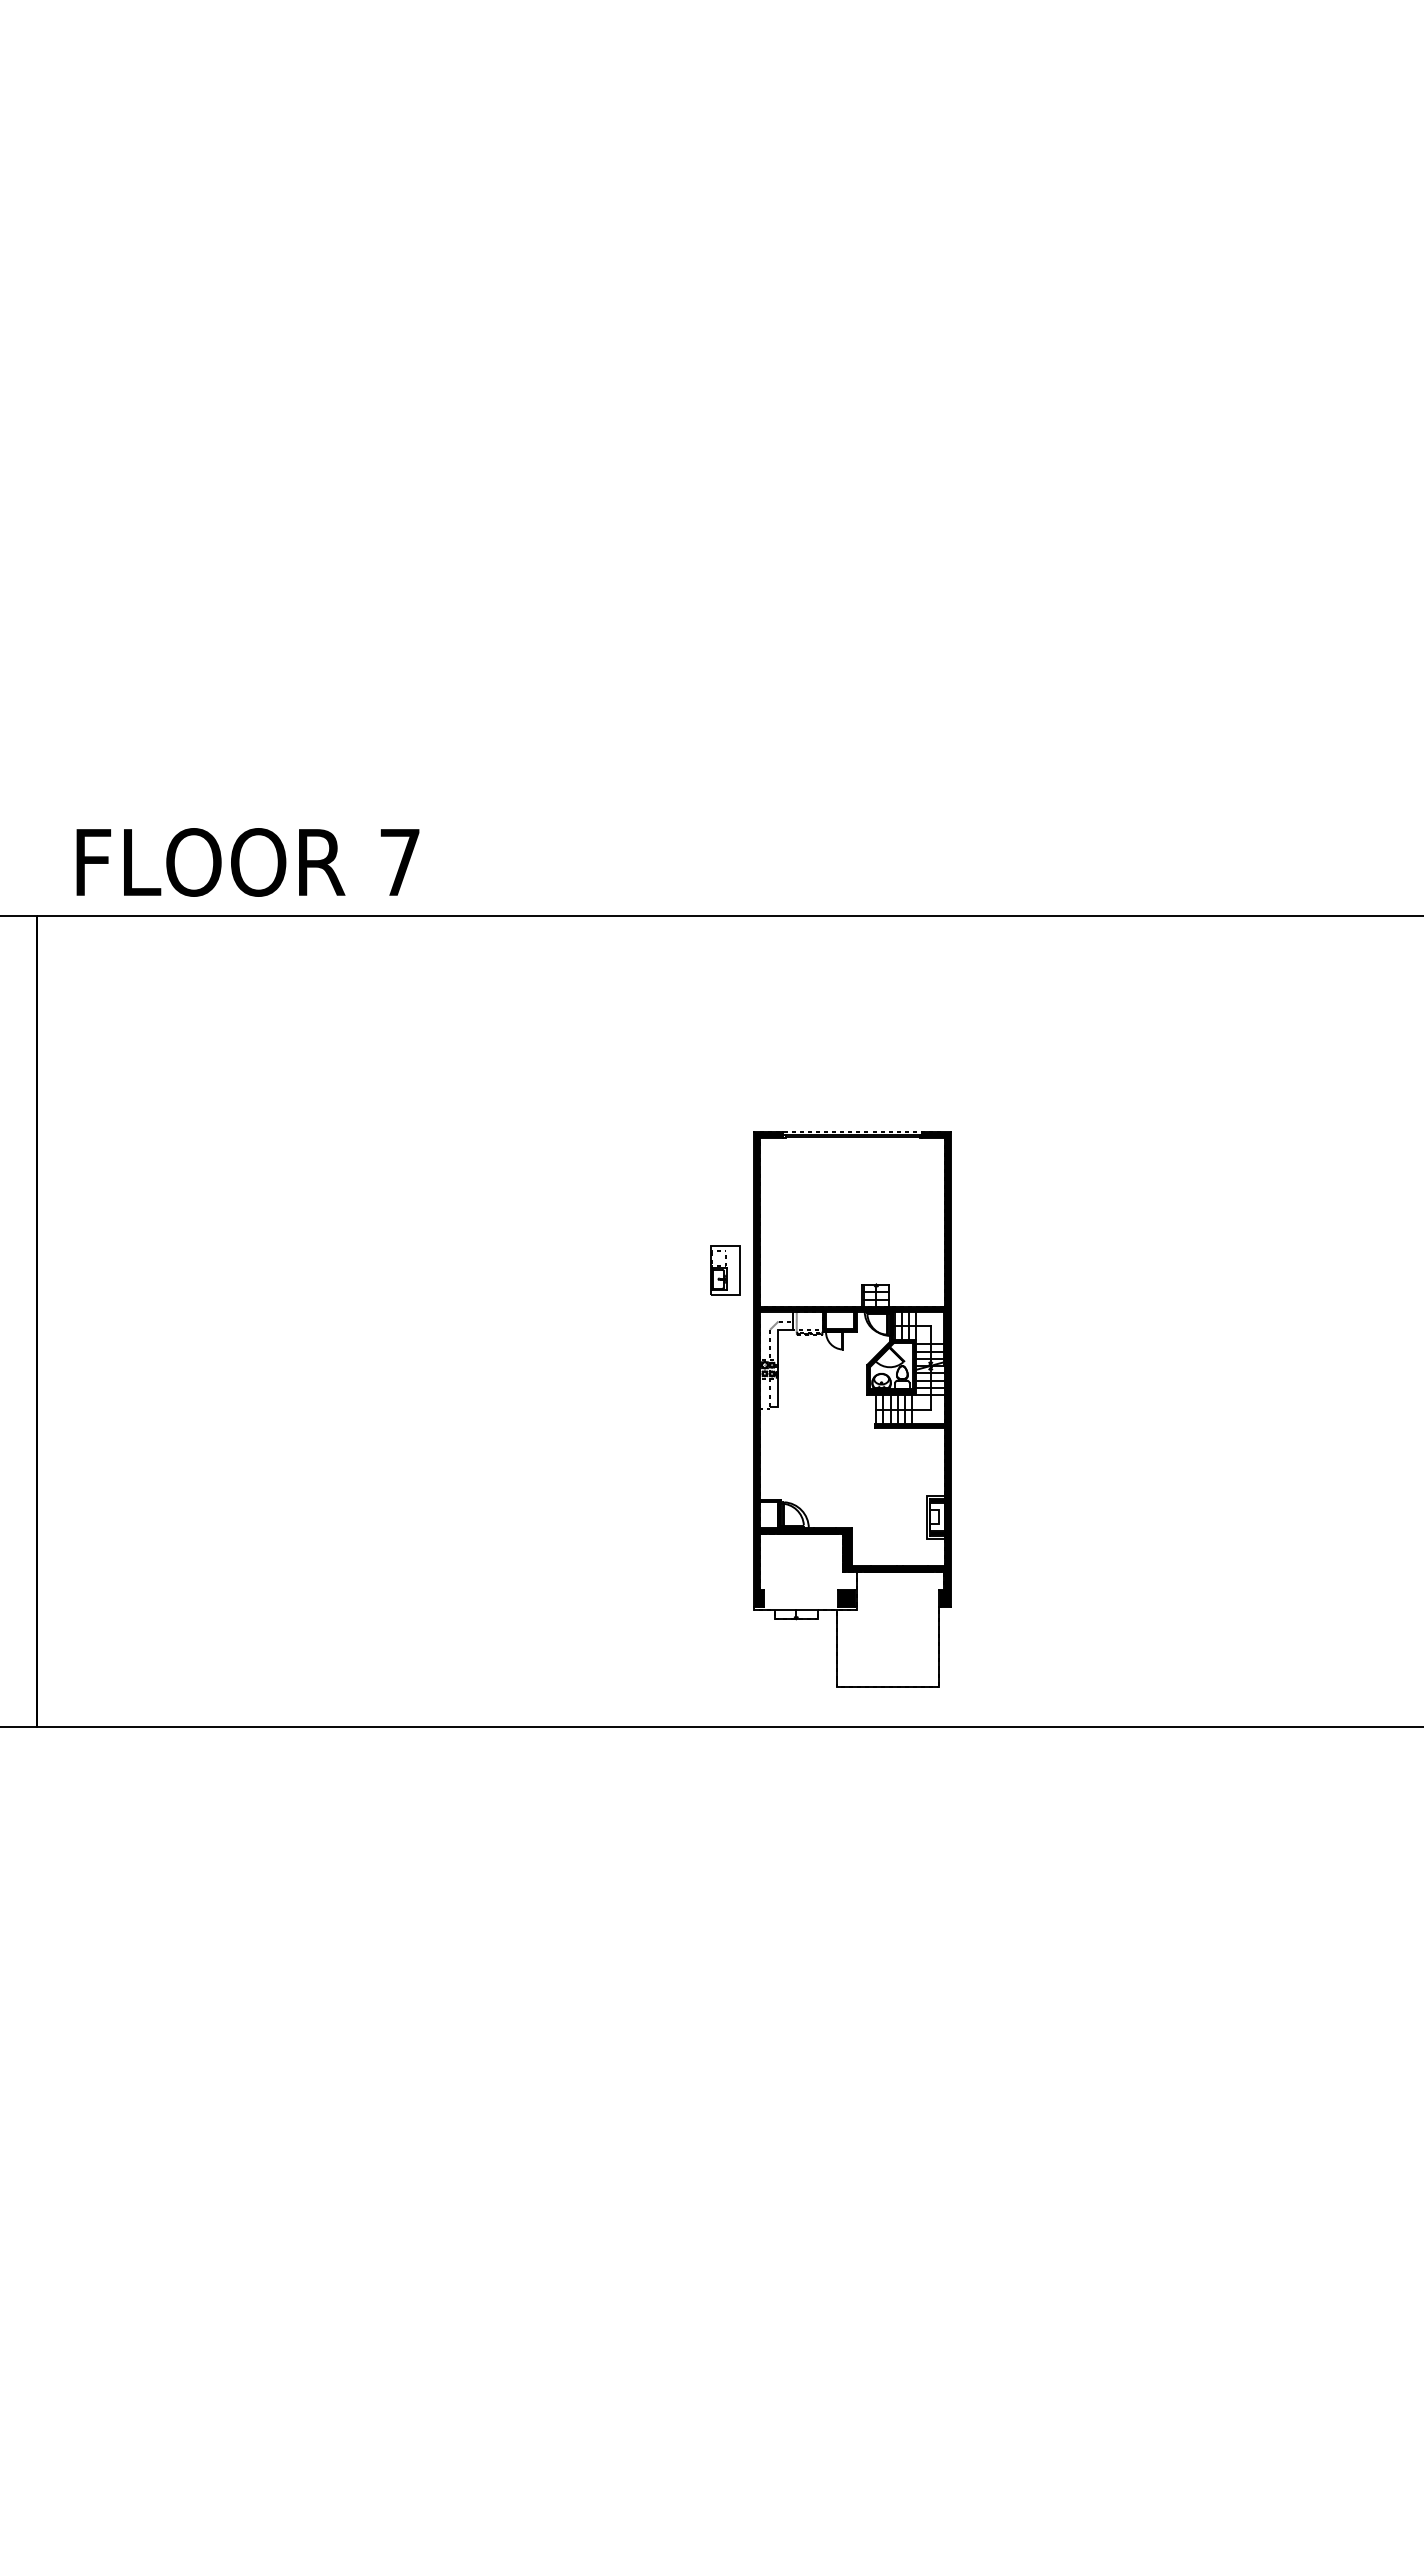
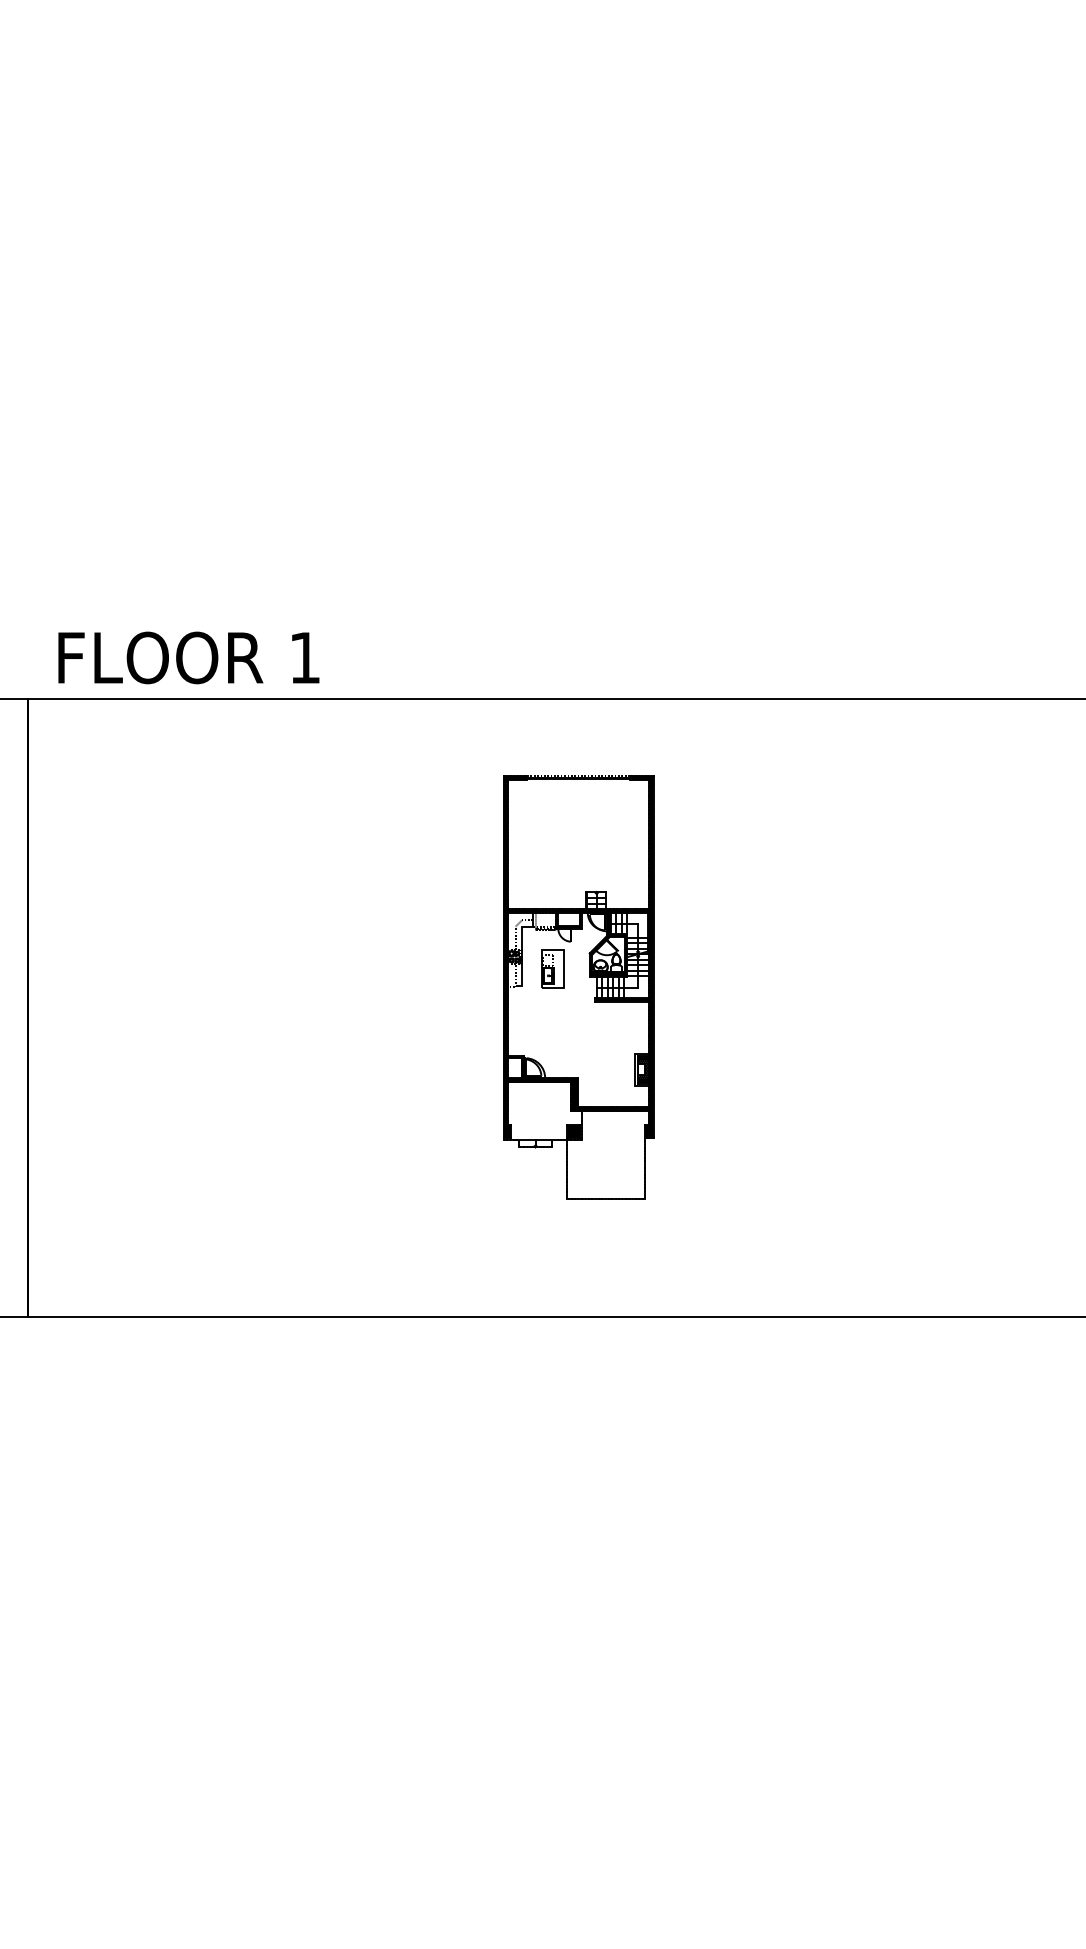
text: (399, 862) -> (304, 657), 7 -> 1
part: (852, 1409) -> (578, 987), moved

